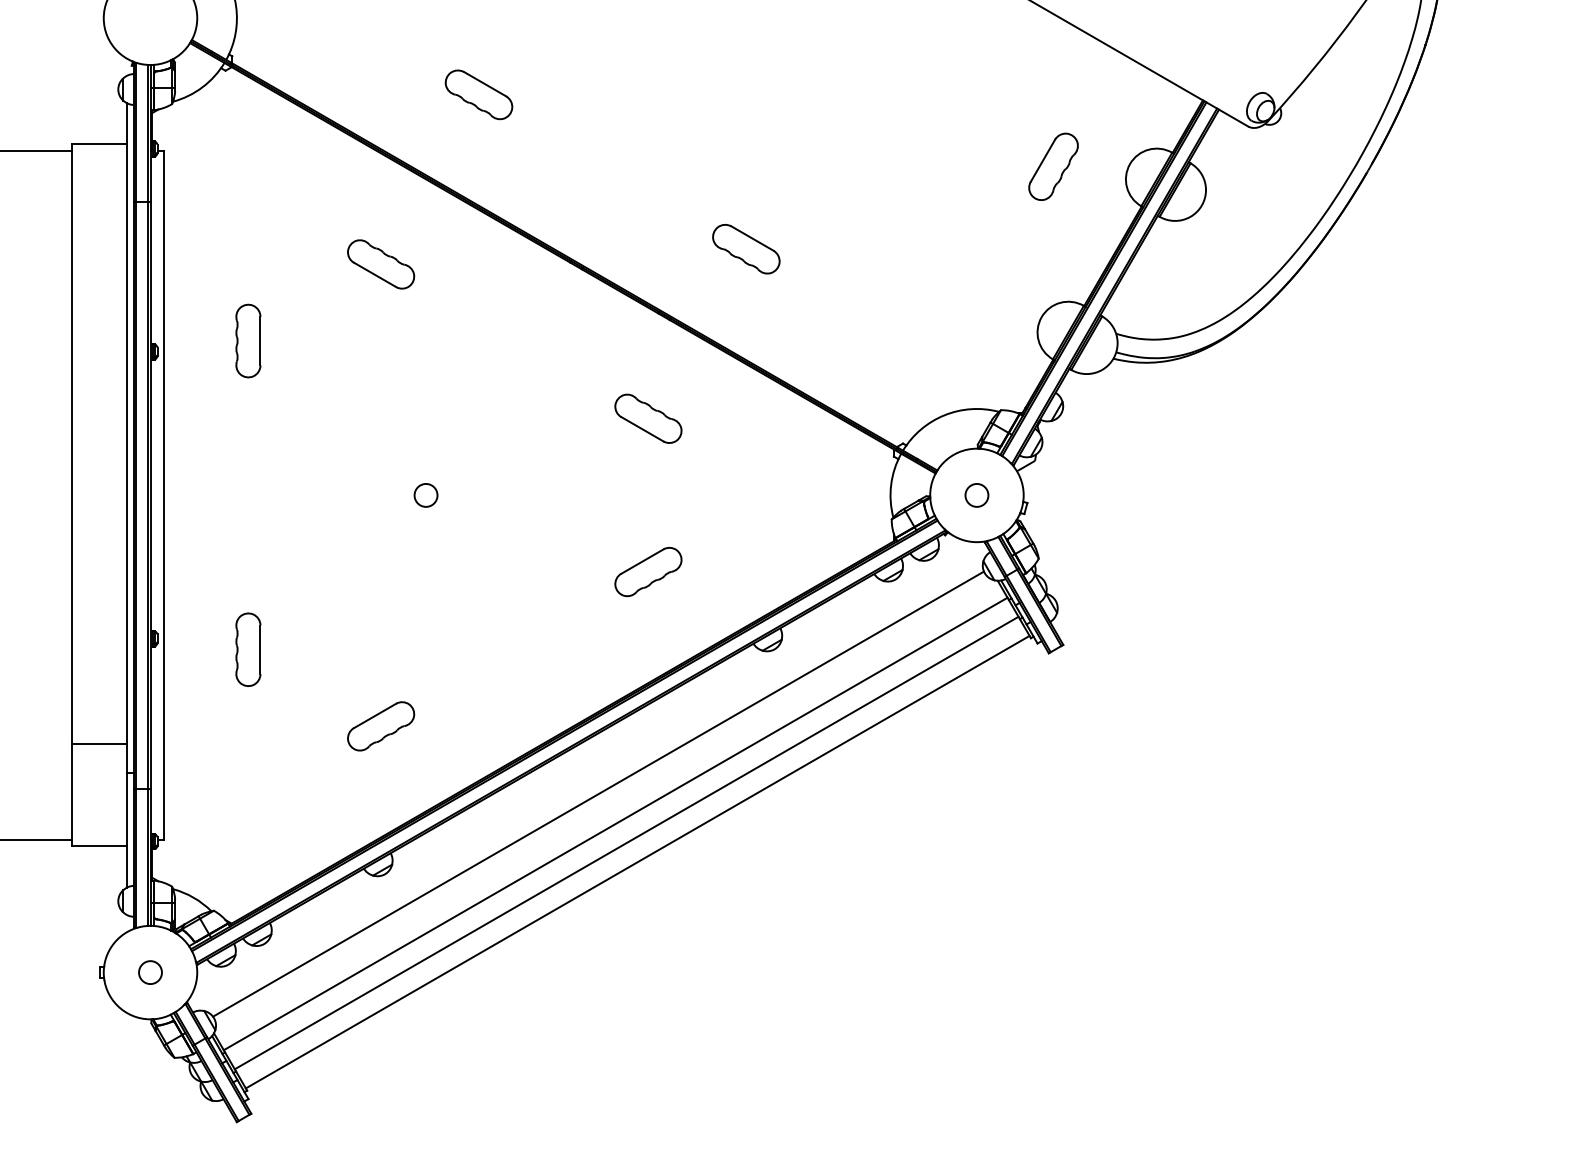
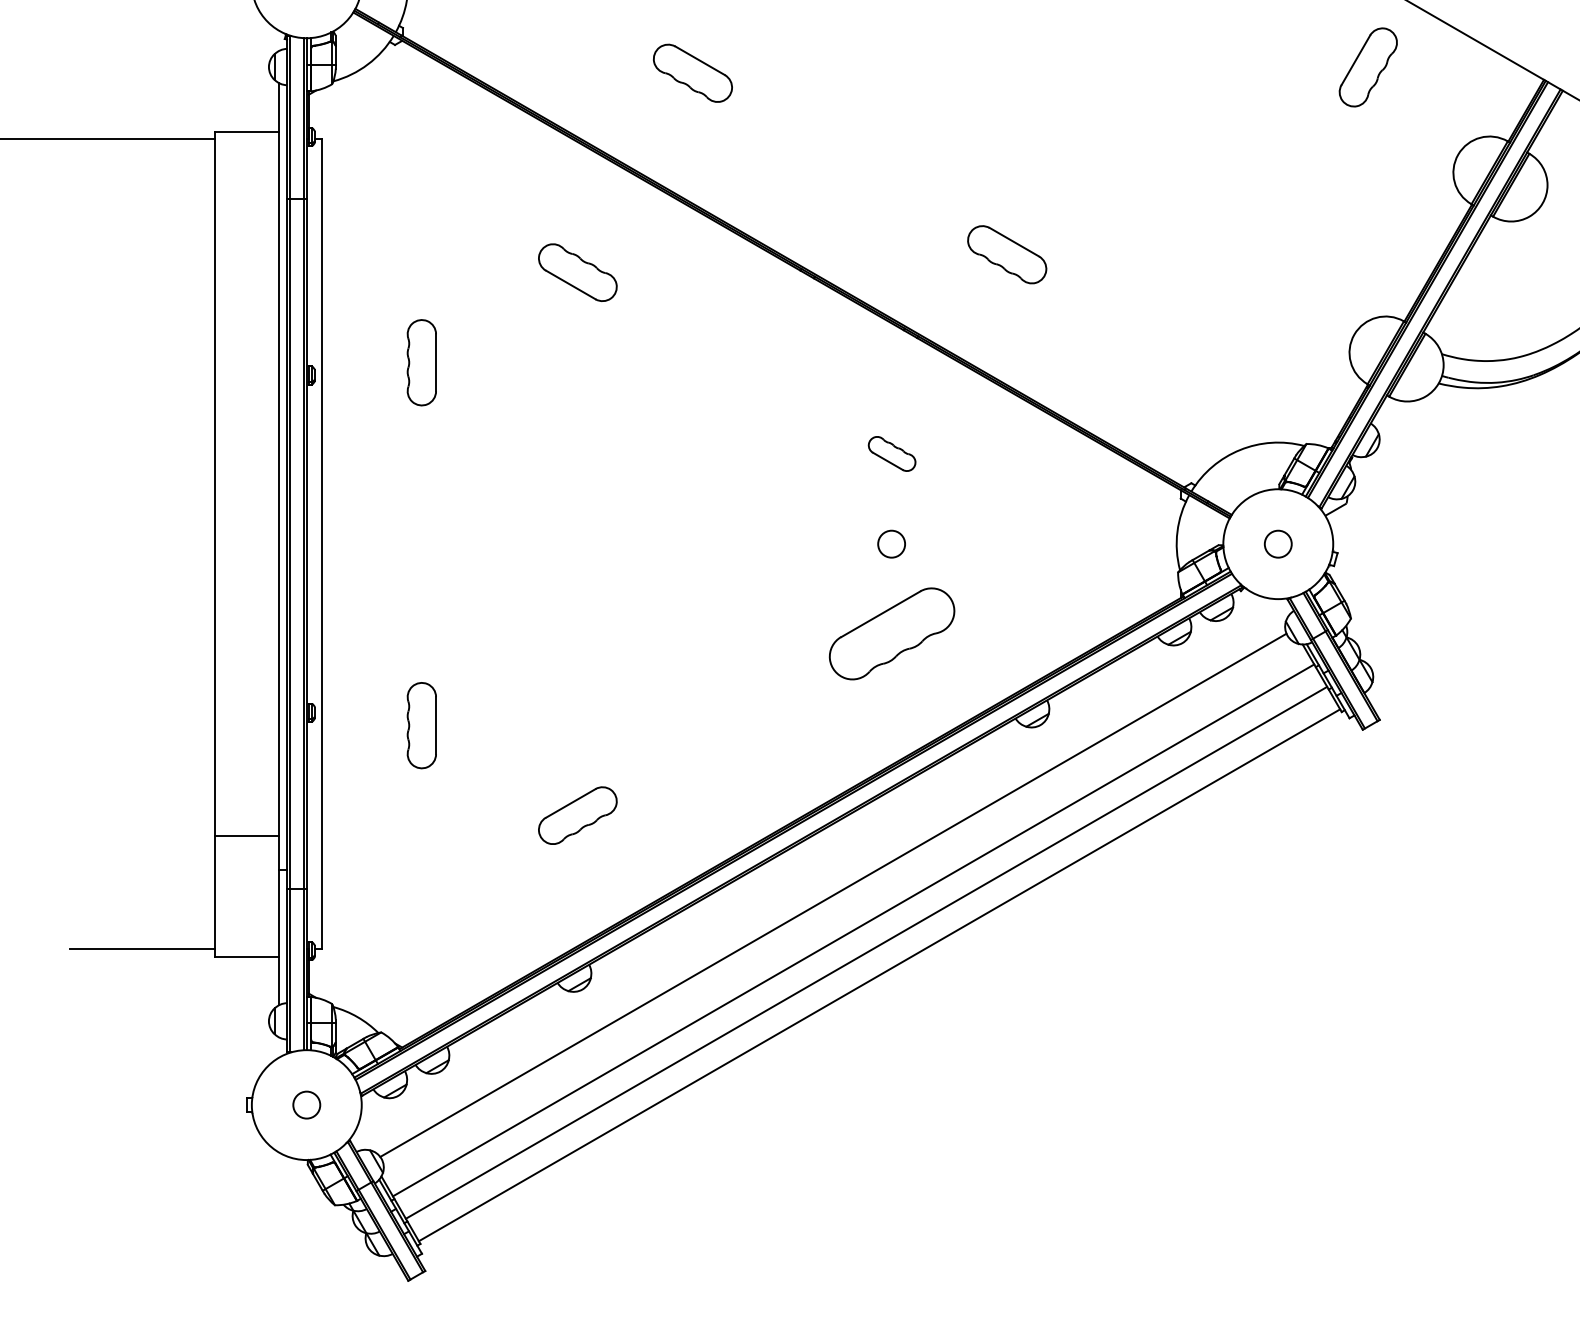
part: (1053, 166) -> (1368, 67), moved
part: (648, 418) -> (892, 453), size x0.6
circle: (425, 495) -> (891, 544), moved
part: (648, 572) -> (892, 634), size x1.6

